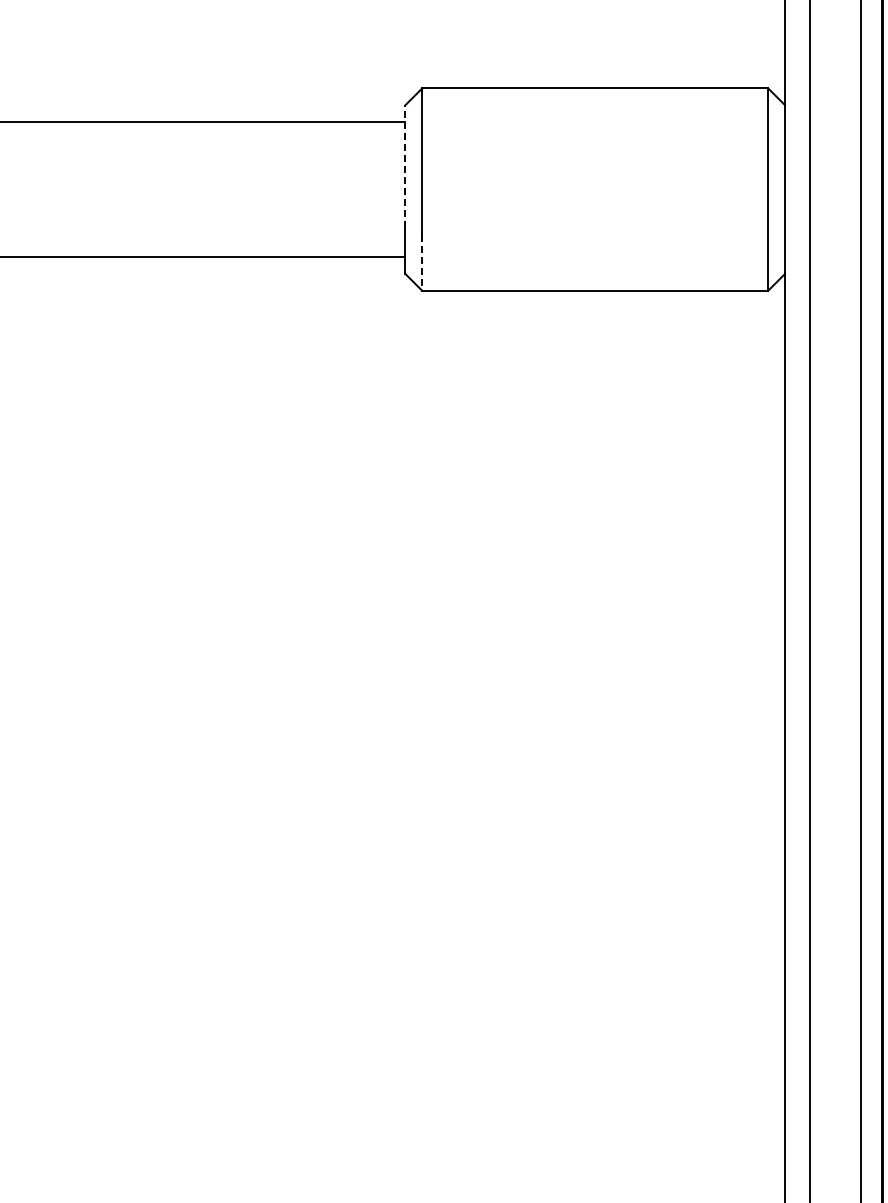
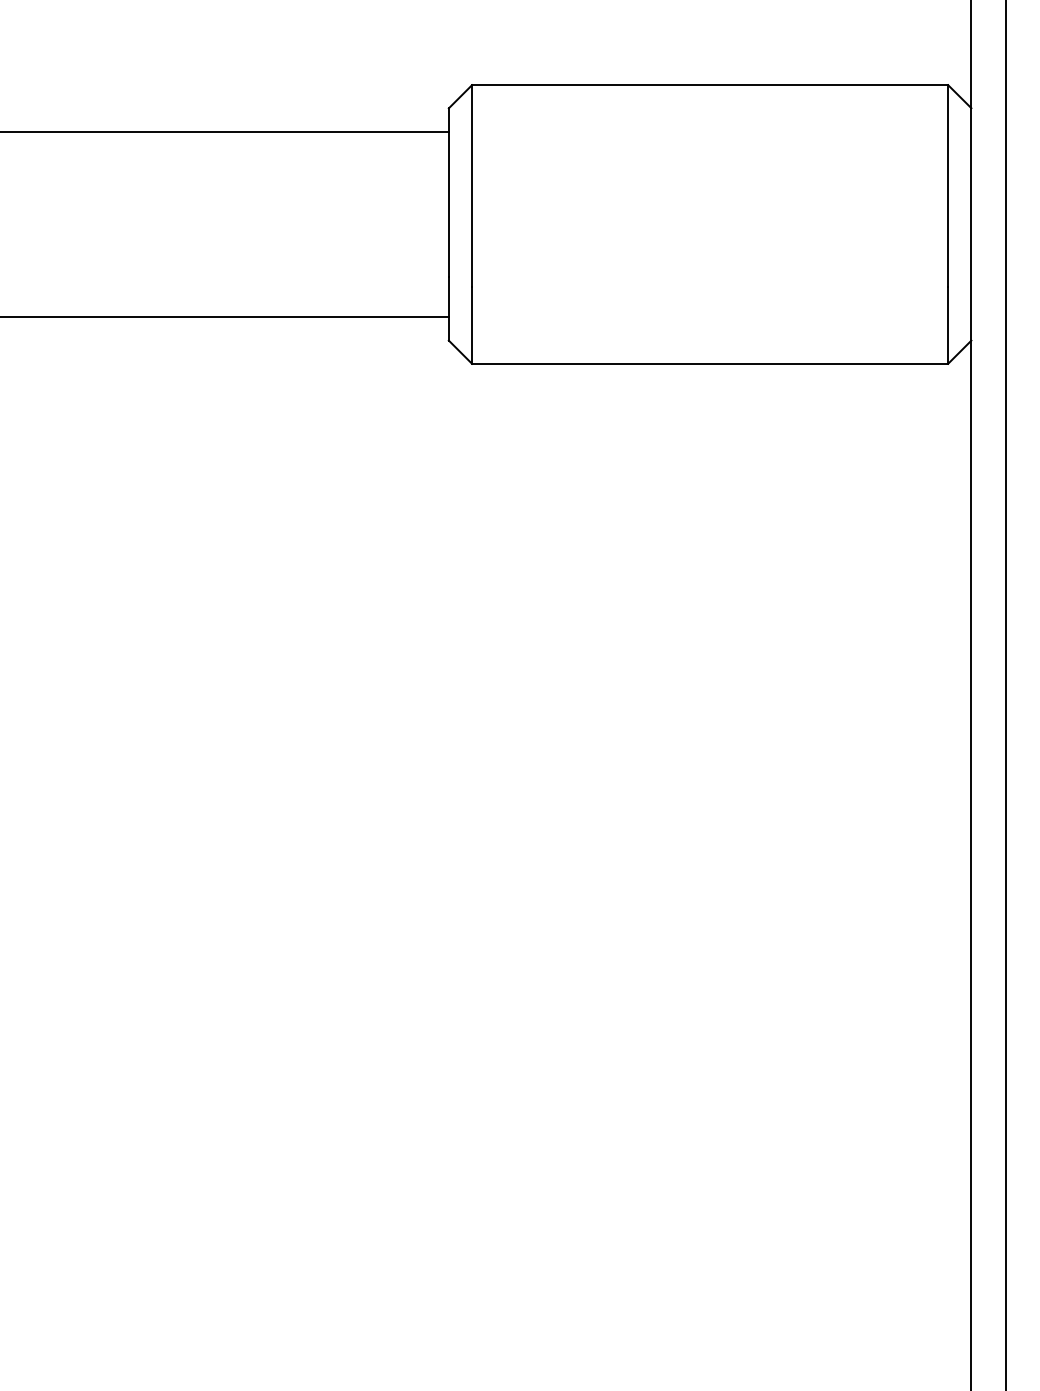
line: (405, 165) -> (448, 191), dashed -> solid
line: (422, 263) -> (472, 326), dashed -> solid

